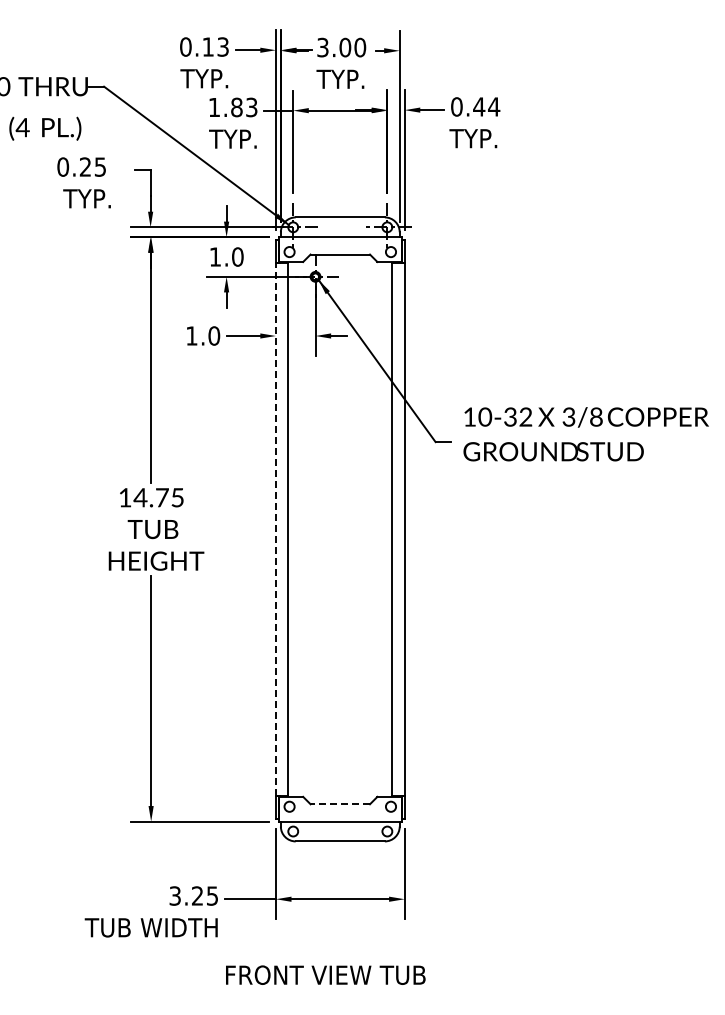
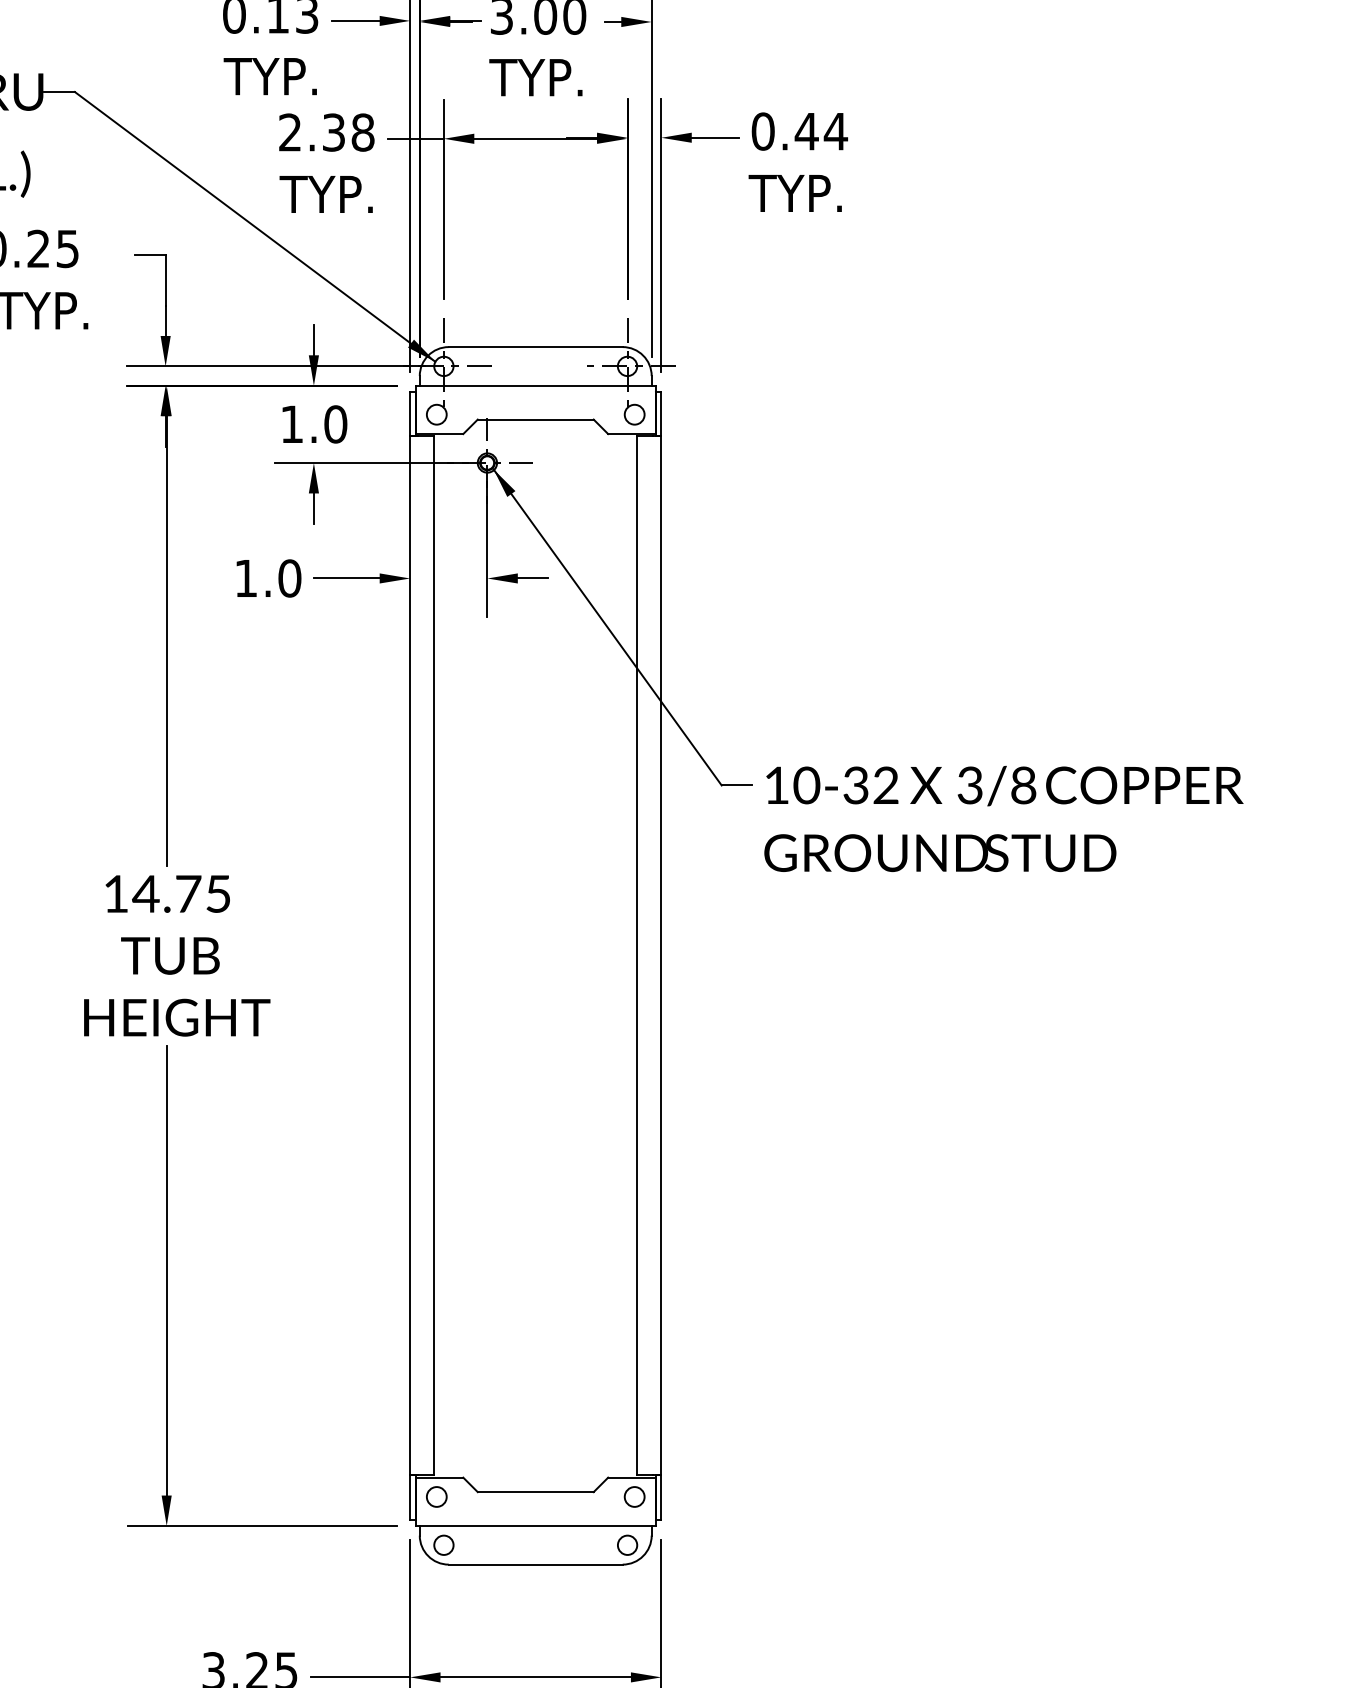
text: (232, 107) -> (325, 132), 1.83 -> 2.38
text: (585, 434) -> (1002, 819), moved
line: (275, 528) -> (409, 954), dashed -> solid
line: (340, 804) -> (536, 1492), dashed -> solid

